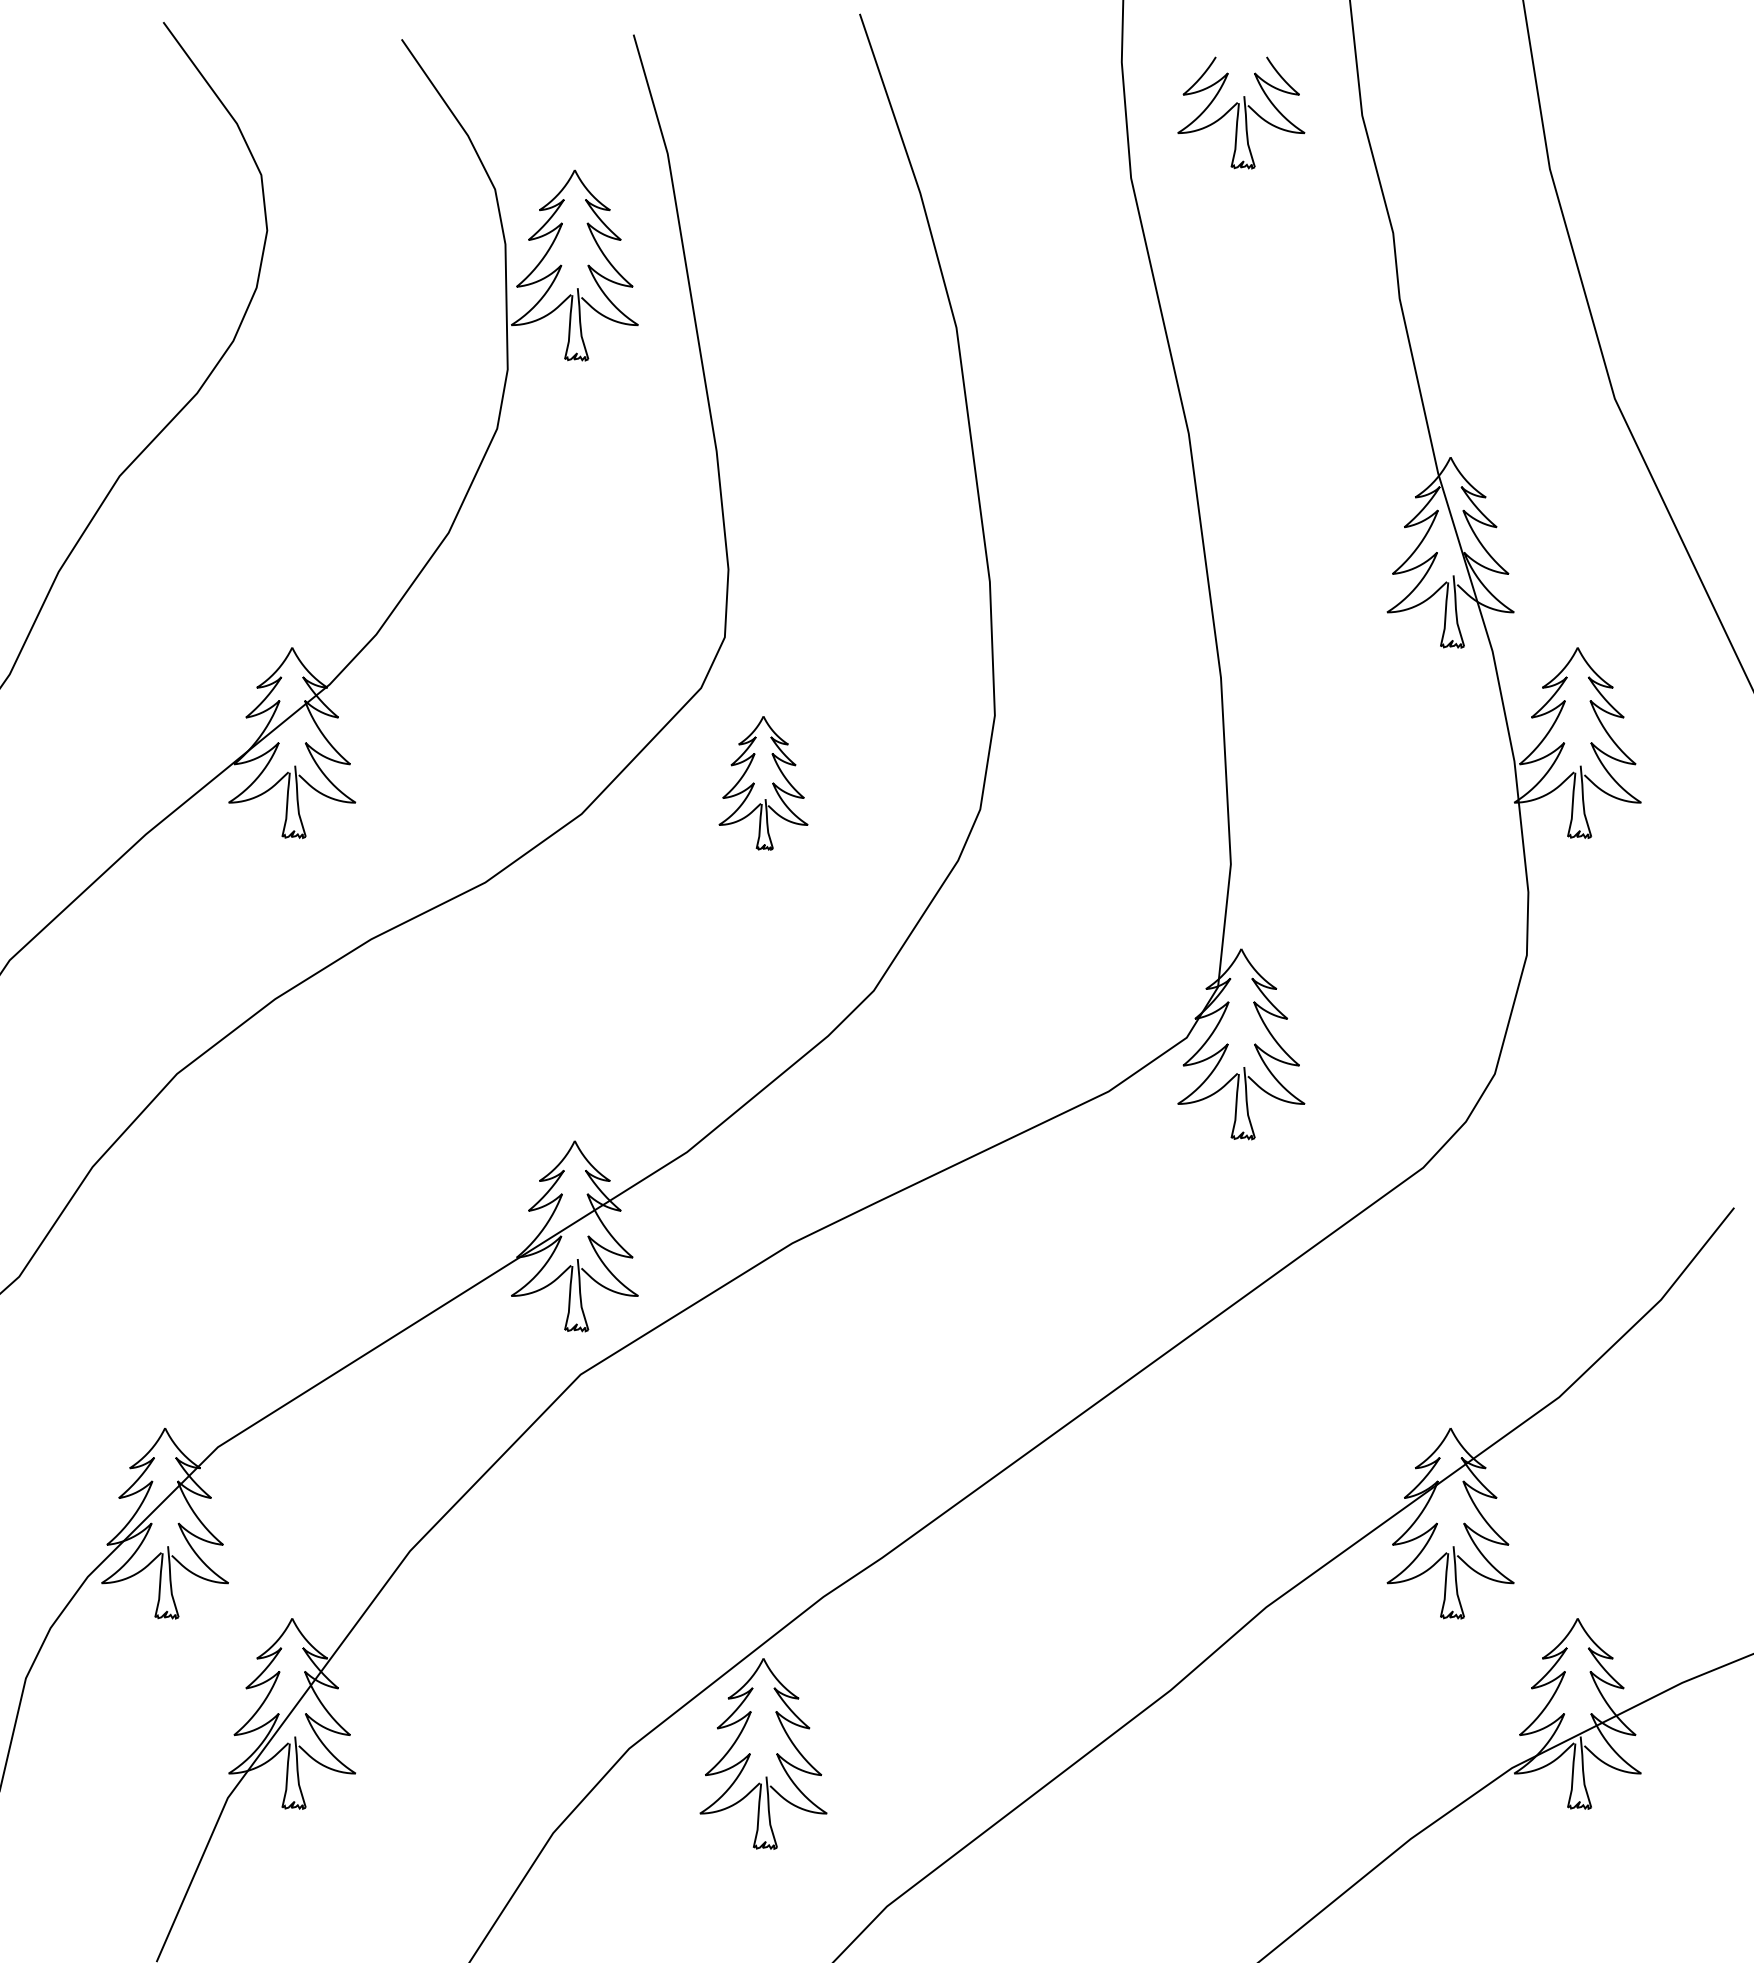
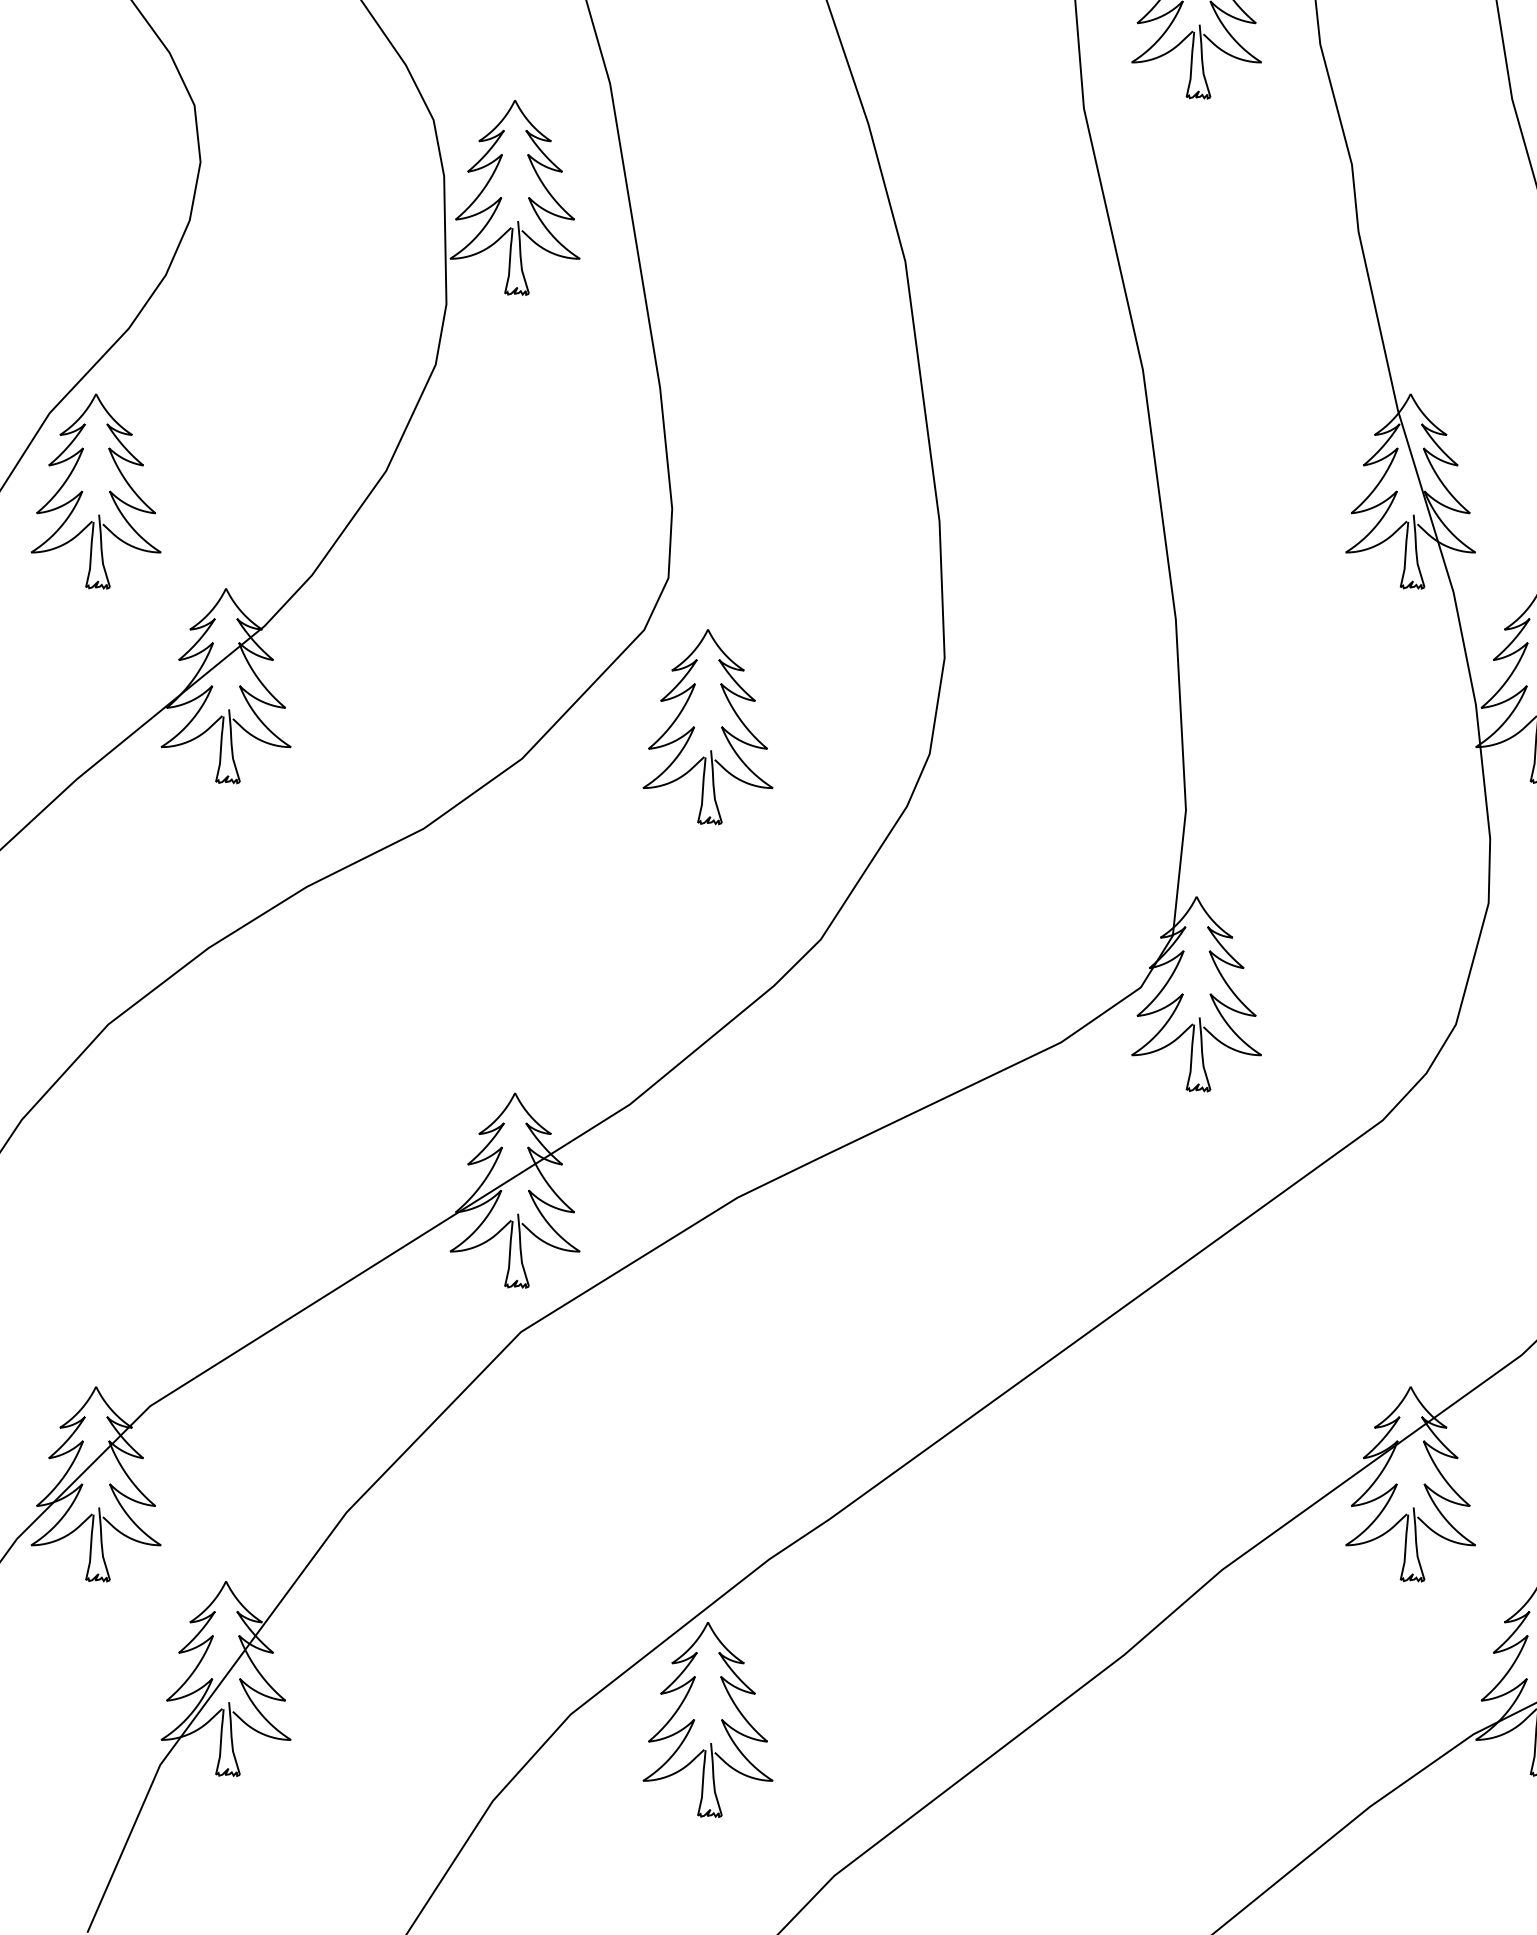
part: (152, 552) -> (83, 491), added
part: (763, 783) -> (708, 727), size x1.43

